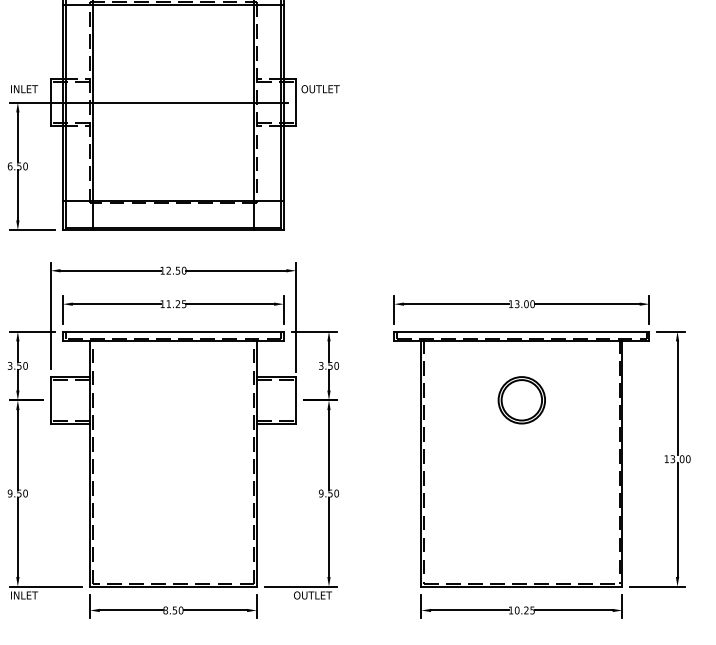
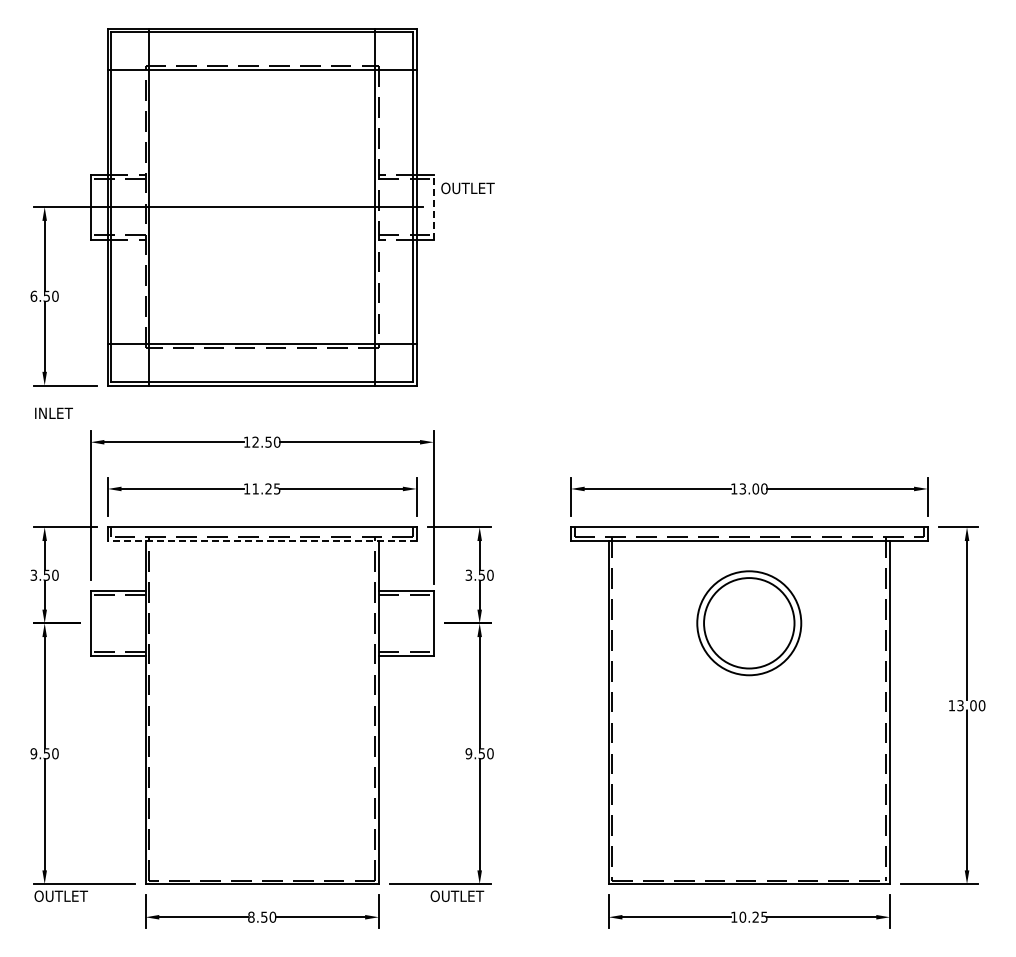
text: (24, 88) -> (53, 412), moved
line: (295, 102) -> (433, 206), solid -> dashed
line: (172, 341) -> (261, 541), solid -> dashed
part: (521, 400) -> (749, 623), size x1.6
text: (29, 594) -> (61, 895), INLET -> OUTLET

